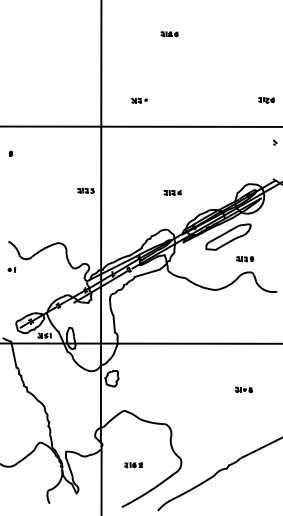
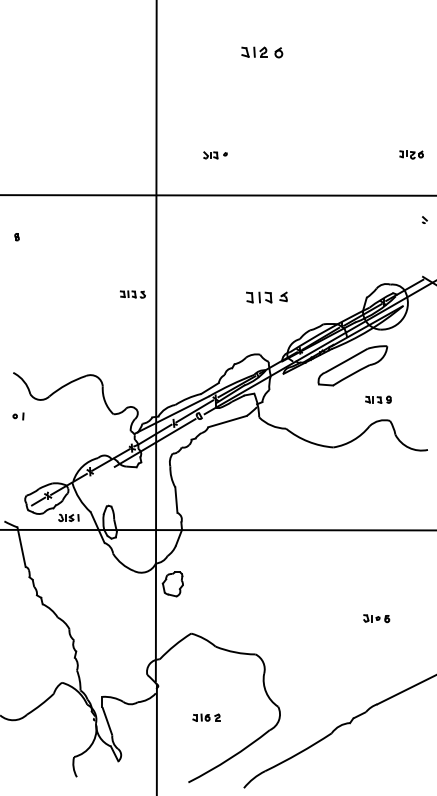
part: (169, 34) -> (261, 53), size x1.6
part: (172, 192) -> (266, 296), size x1.6
part: (243, 389) -> (375, 617), moved

